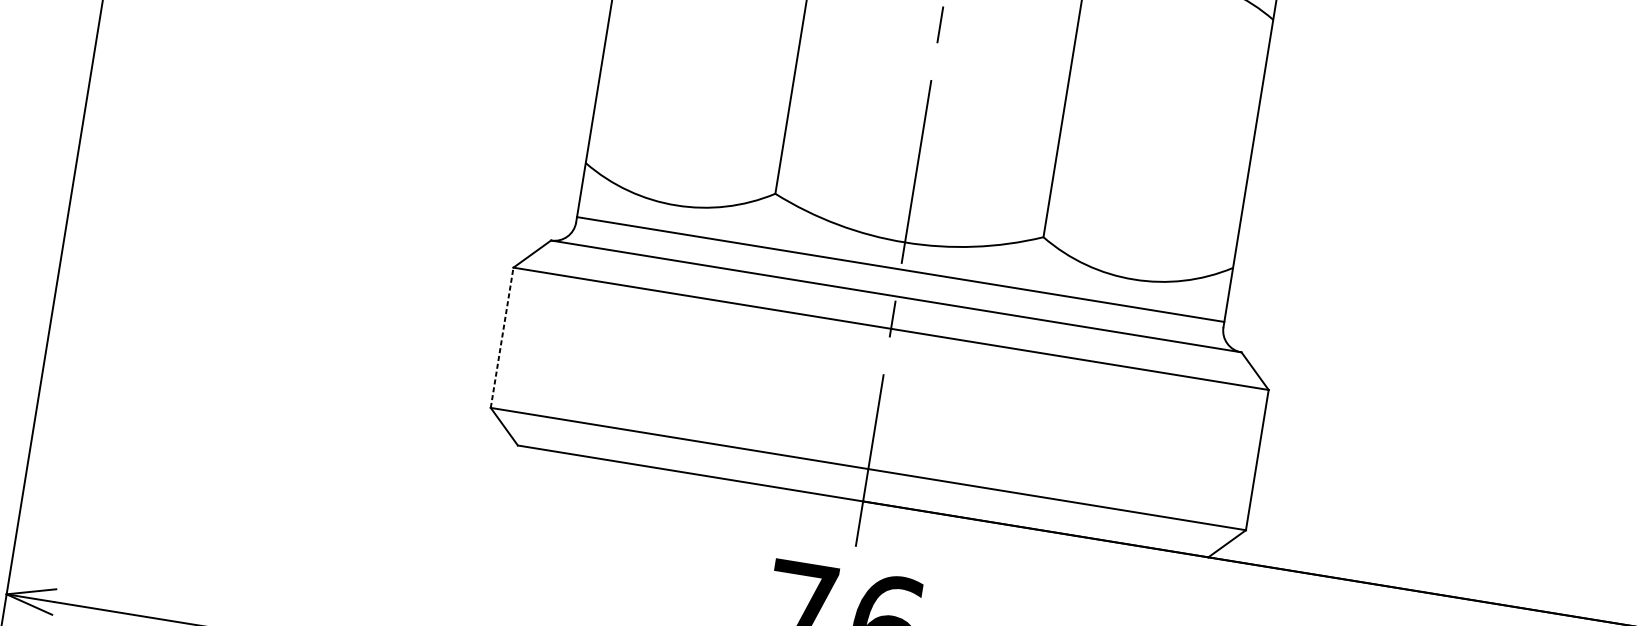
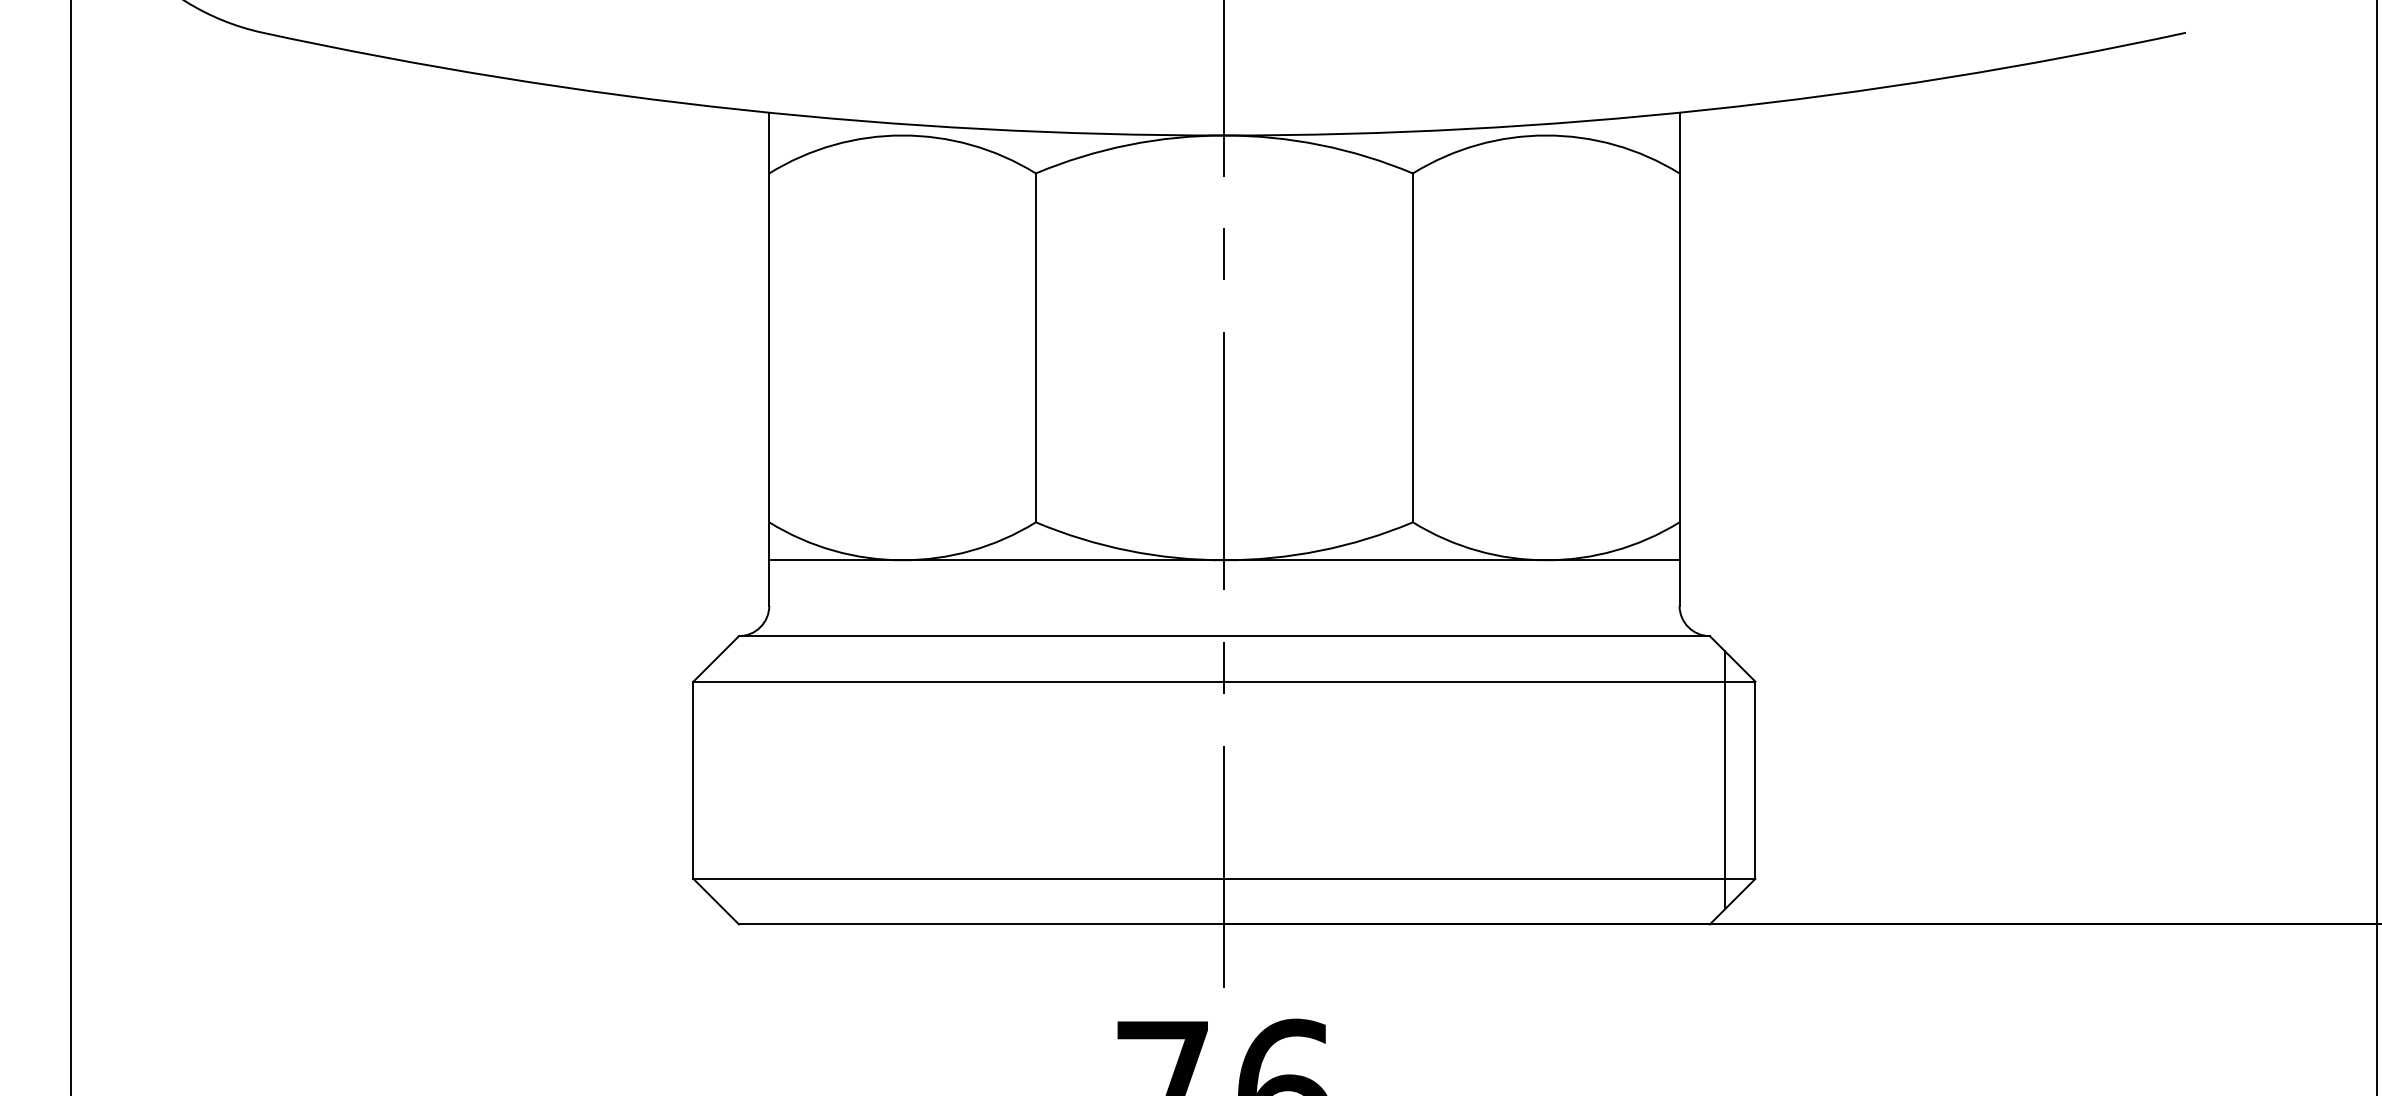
line: (900, 269) -> (1224, 560), moved
line: (502, 337) -> (693, 780), dashed -> solid
line: (1236, 456) -> (1725, 780), added

